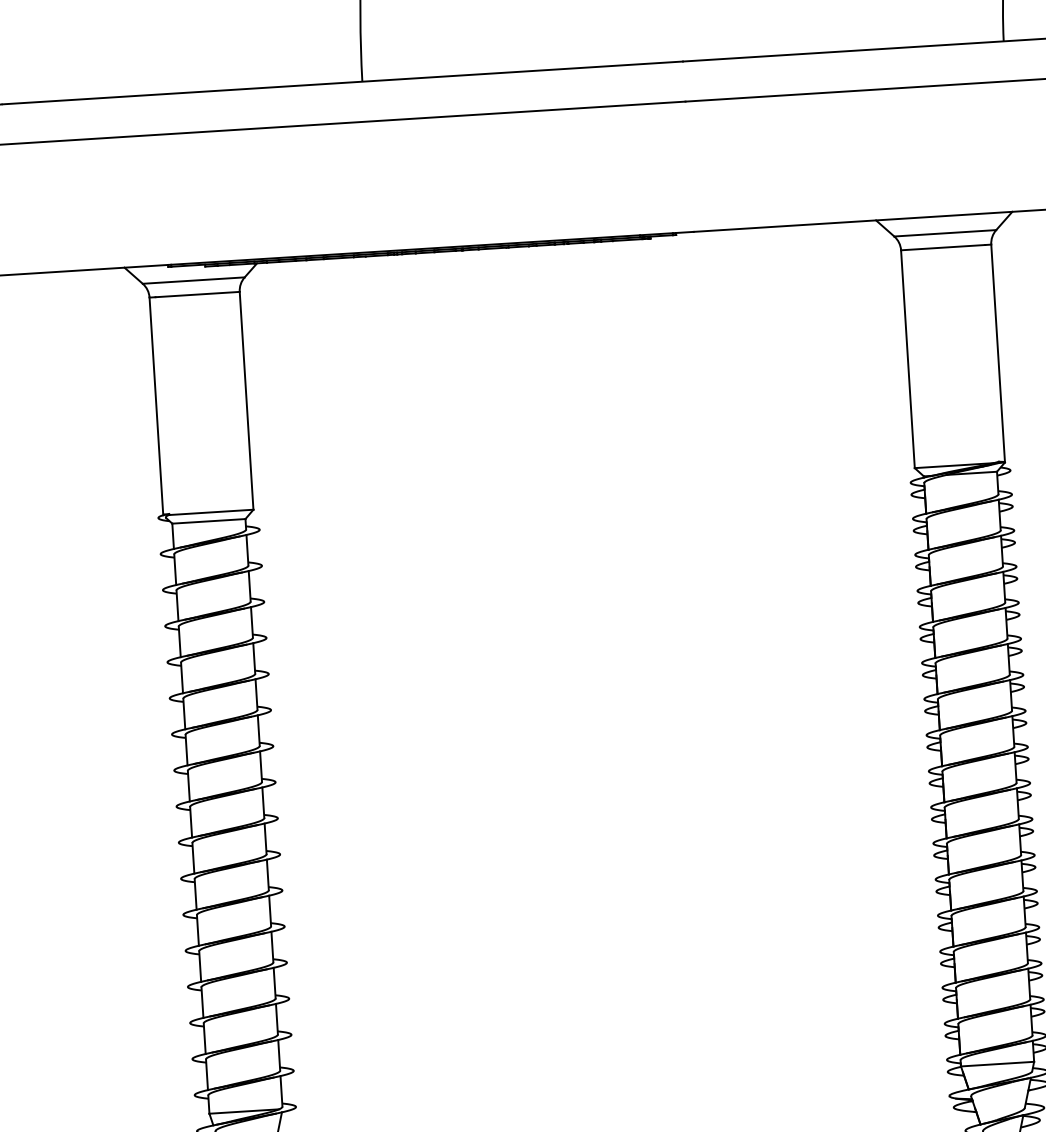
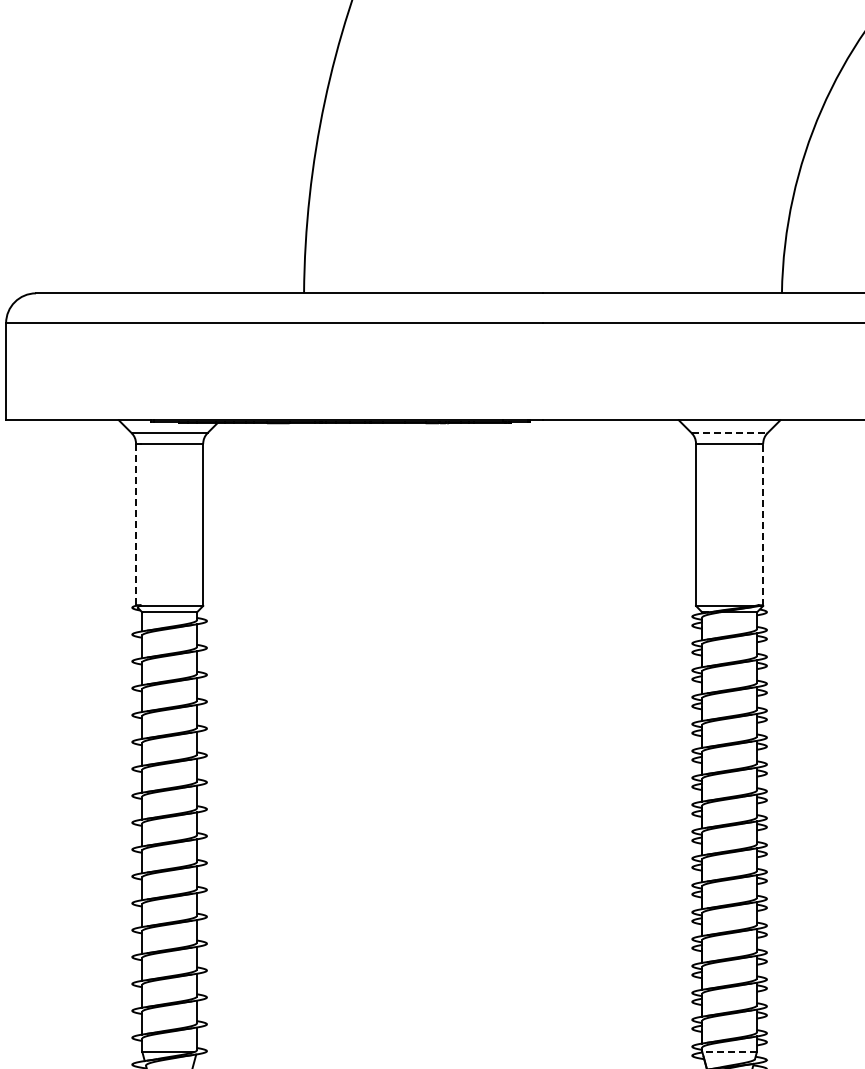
line: (945, 233) -> (729, 433), solid -> dashed
line: (998, 353) -> (763, 524), solid -> dashed
line: (157, 407) -> (136, 525), solid -> dashed
line: (997, 1064) -> (729, 1052), solid -> dashed

